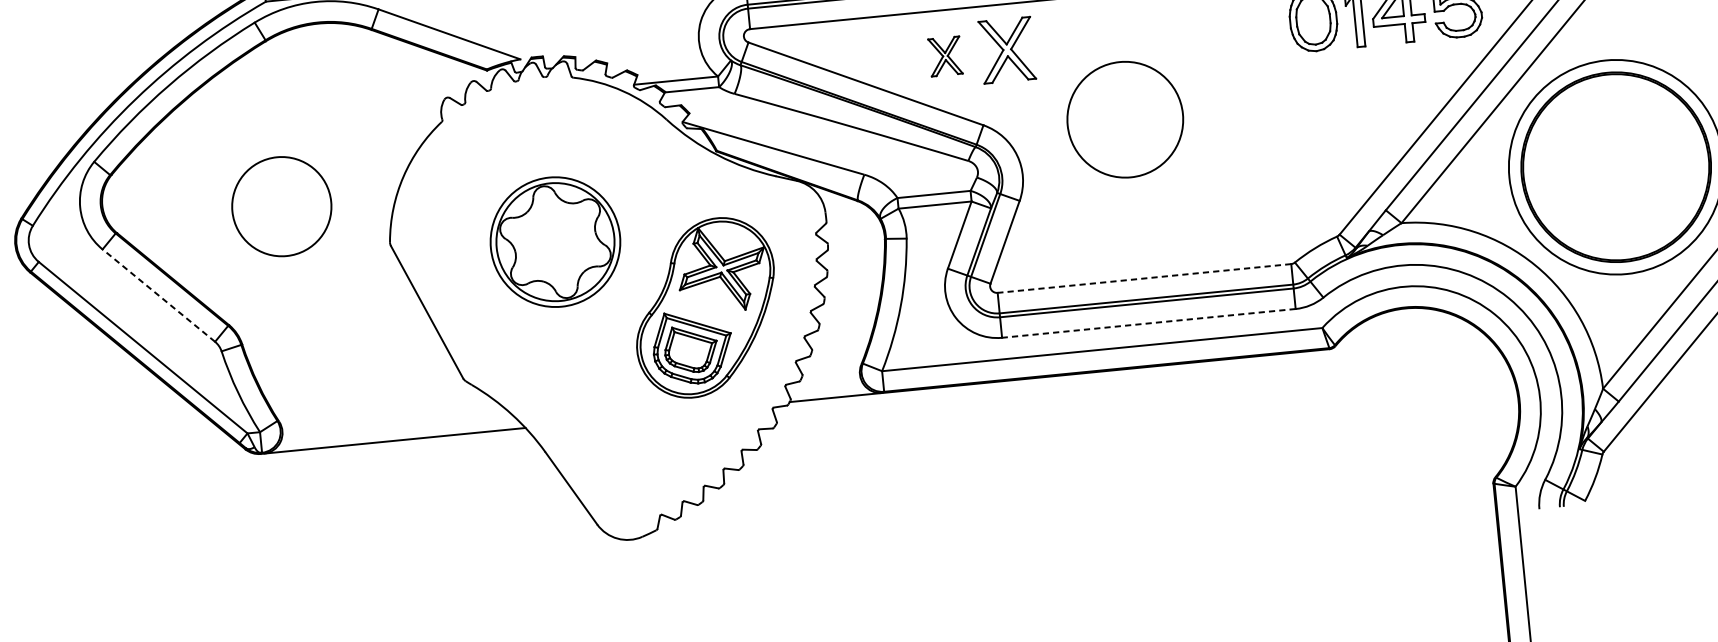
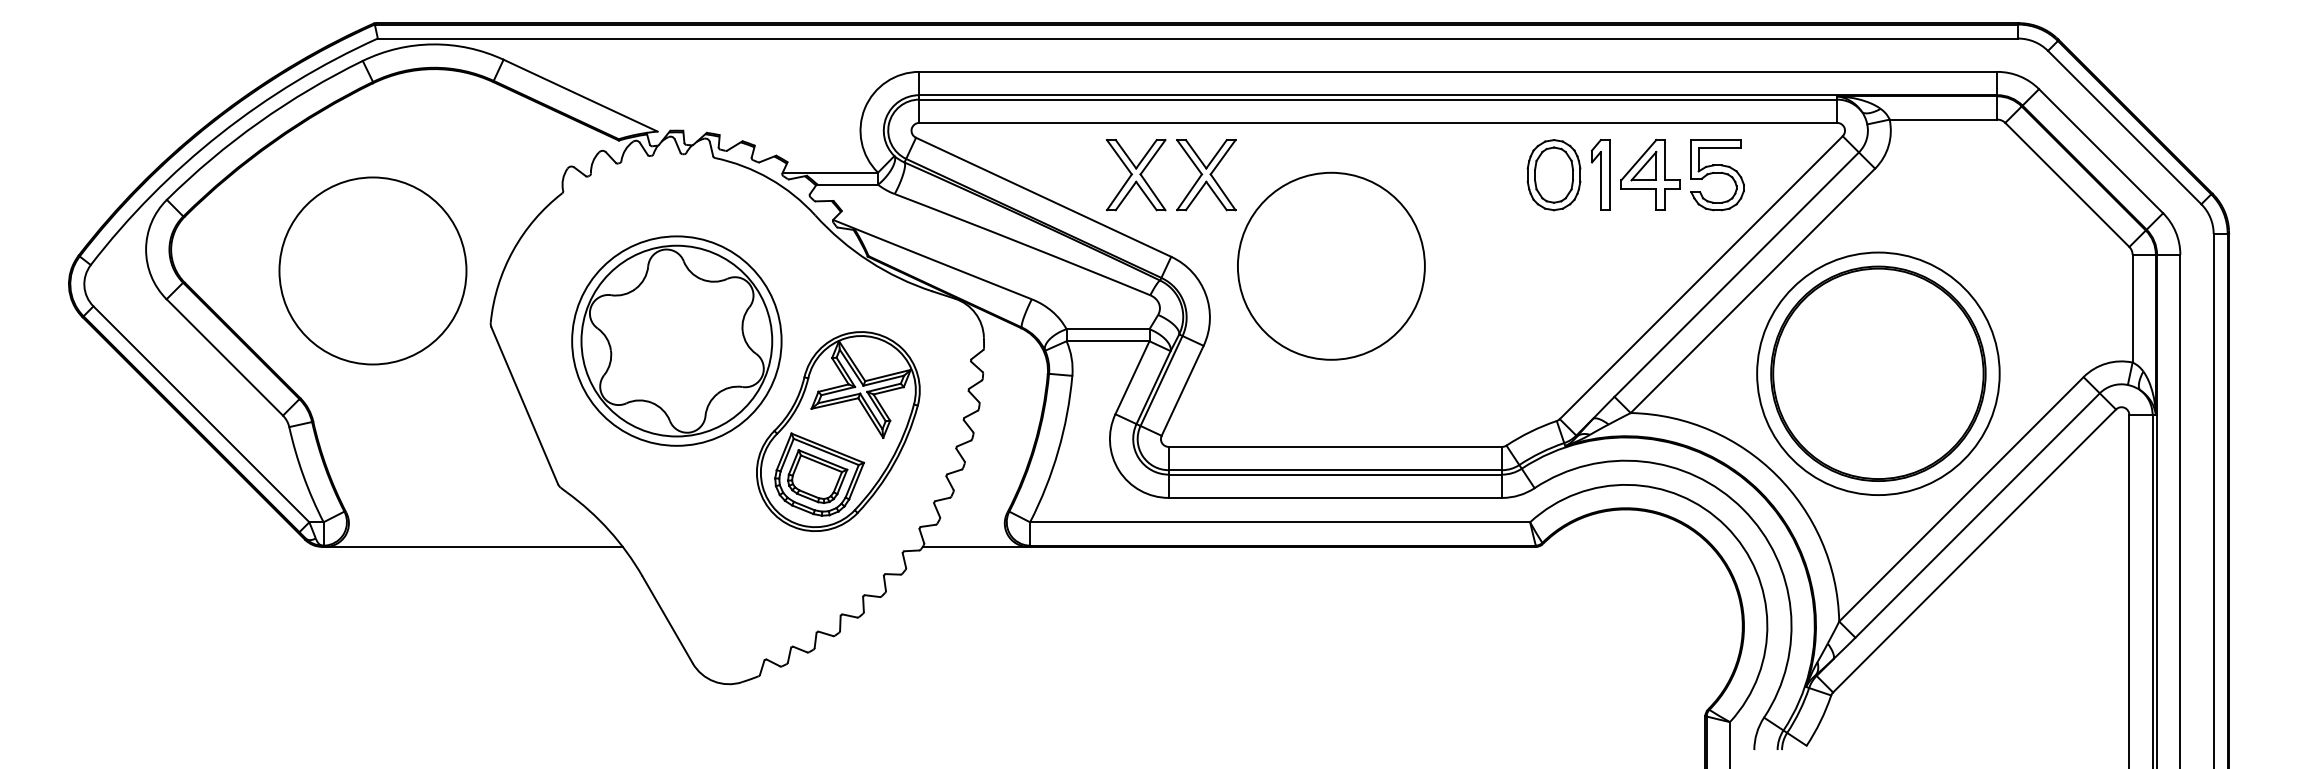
part: (944, 56) -> (1135, 175), size x1.67
circle: (1125, 119) -> (1331, 265), size x1.43
circle: (281, 206) -> (372, 270), size x1.67
part: (555, 241) -> (676, 340), size x1.43
line: (1144, 278) -> (1335, 446), dashed -> solid
line: (158, 295) -> (224, 357), dashed -> solid
line: (1148, 323) -> (1335, 497), dashed -> solid

